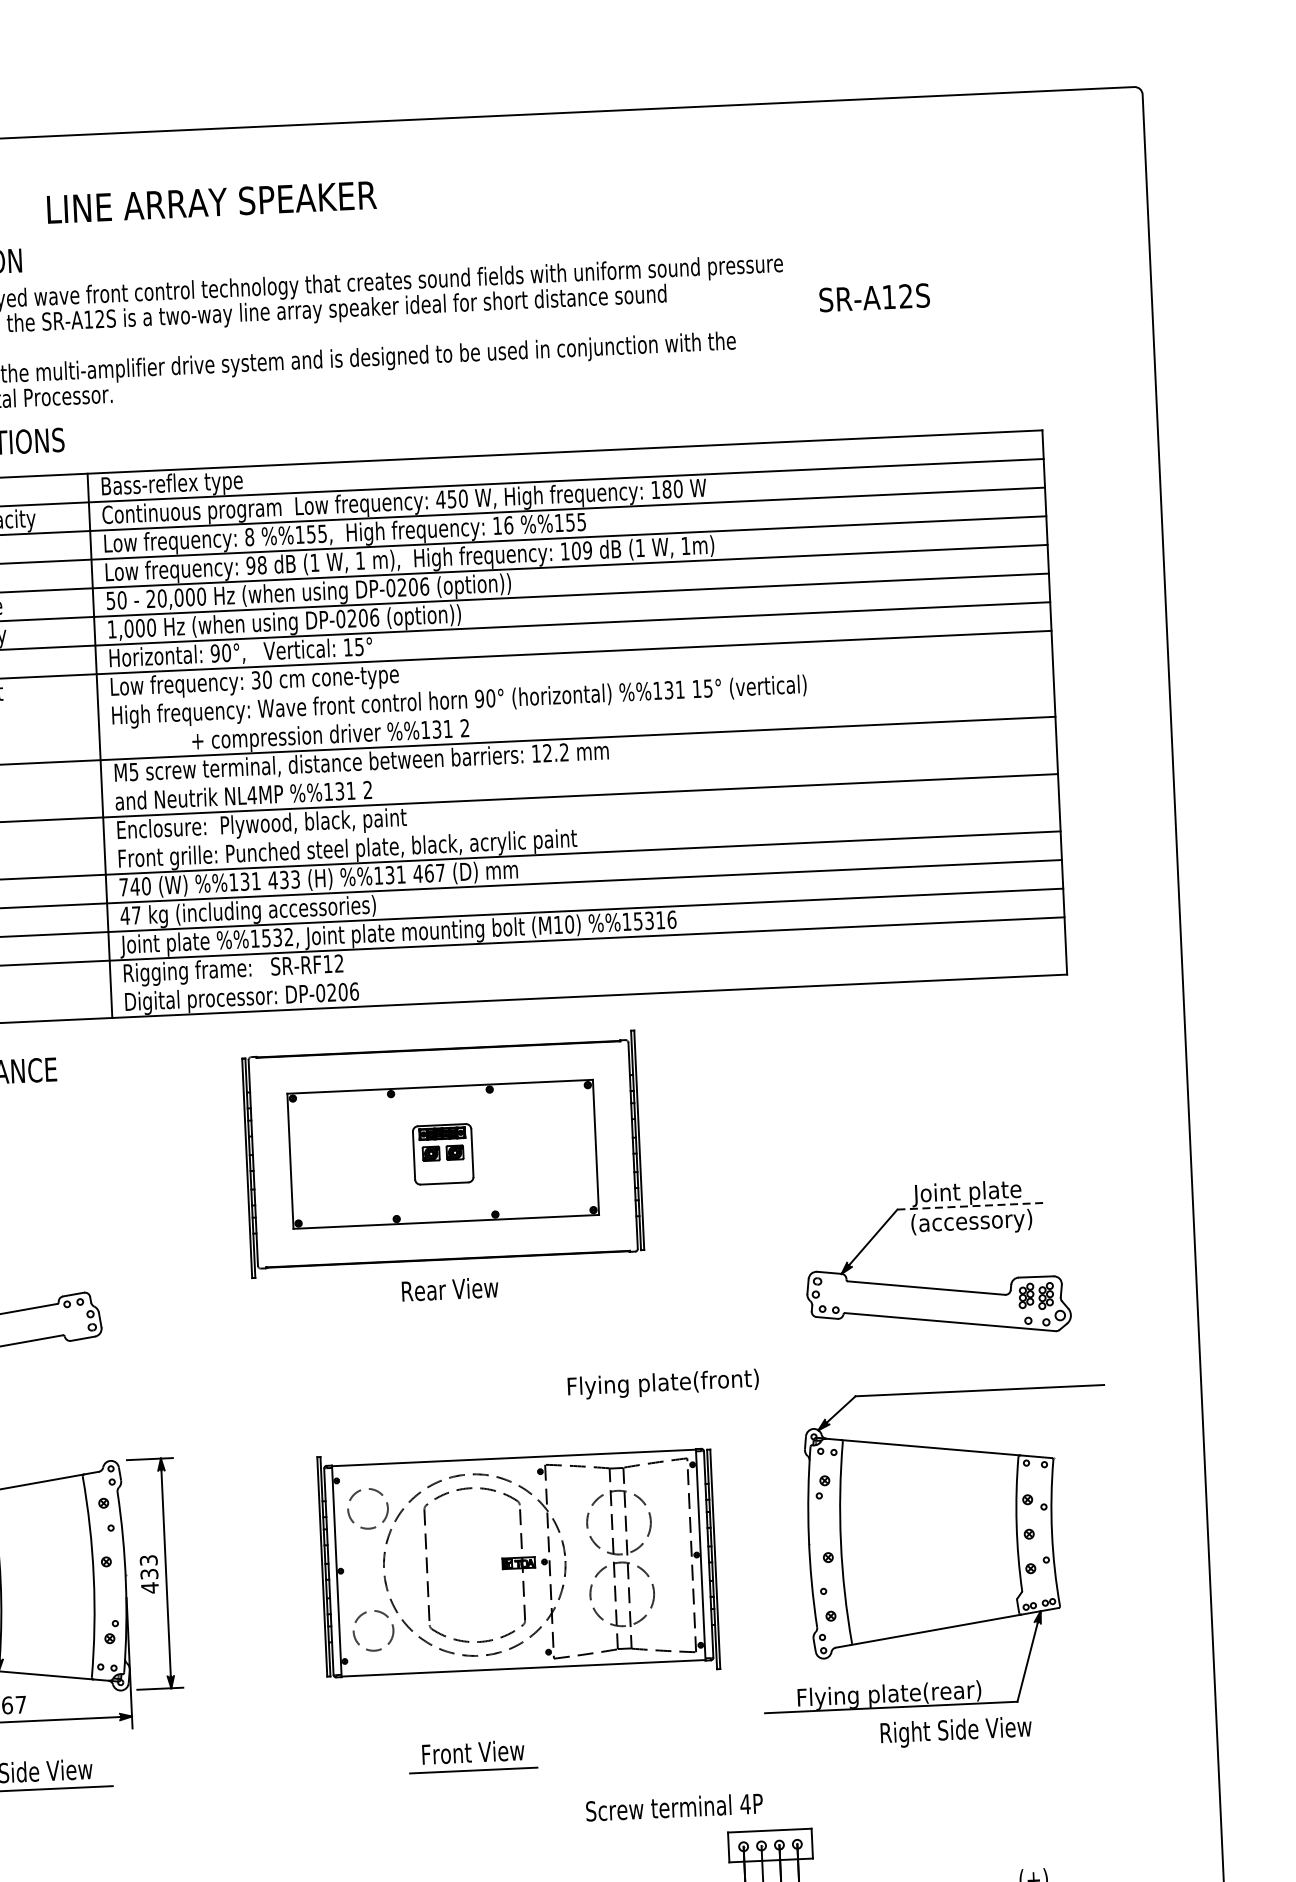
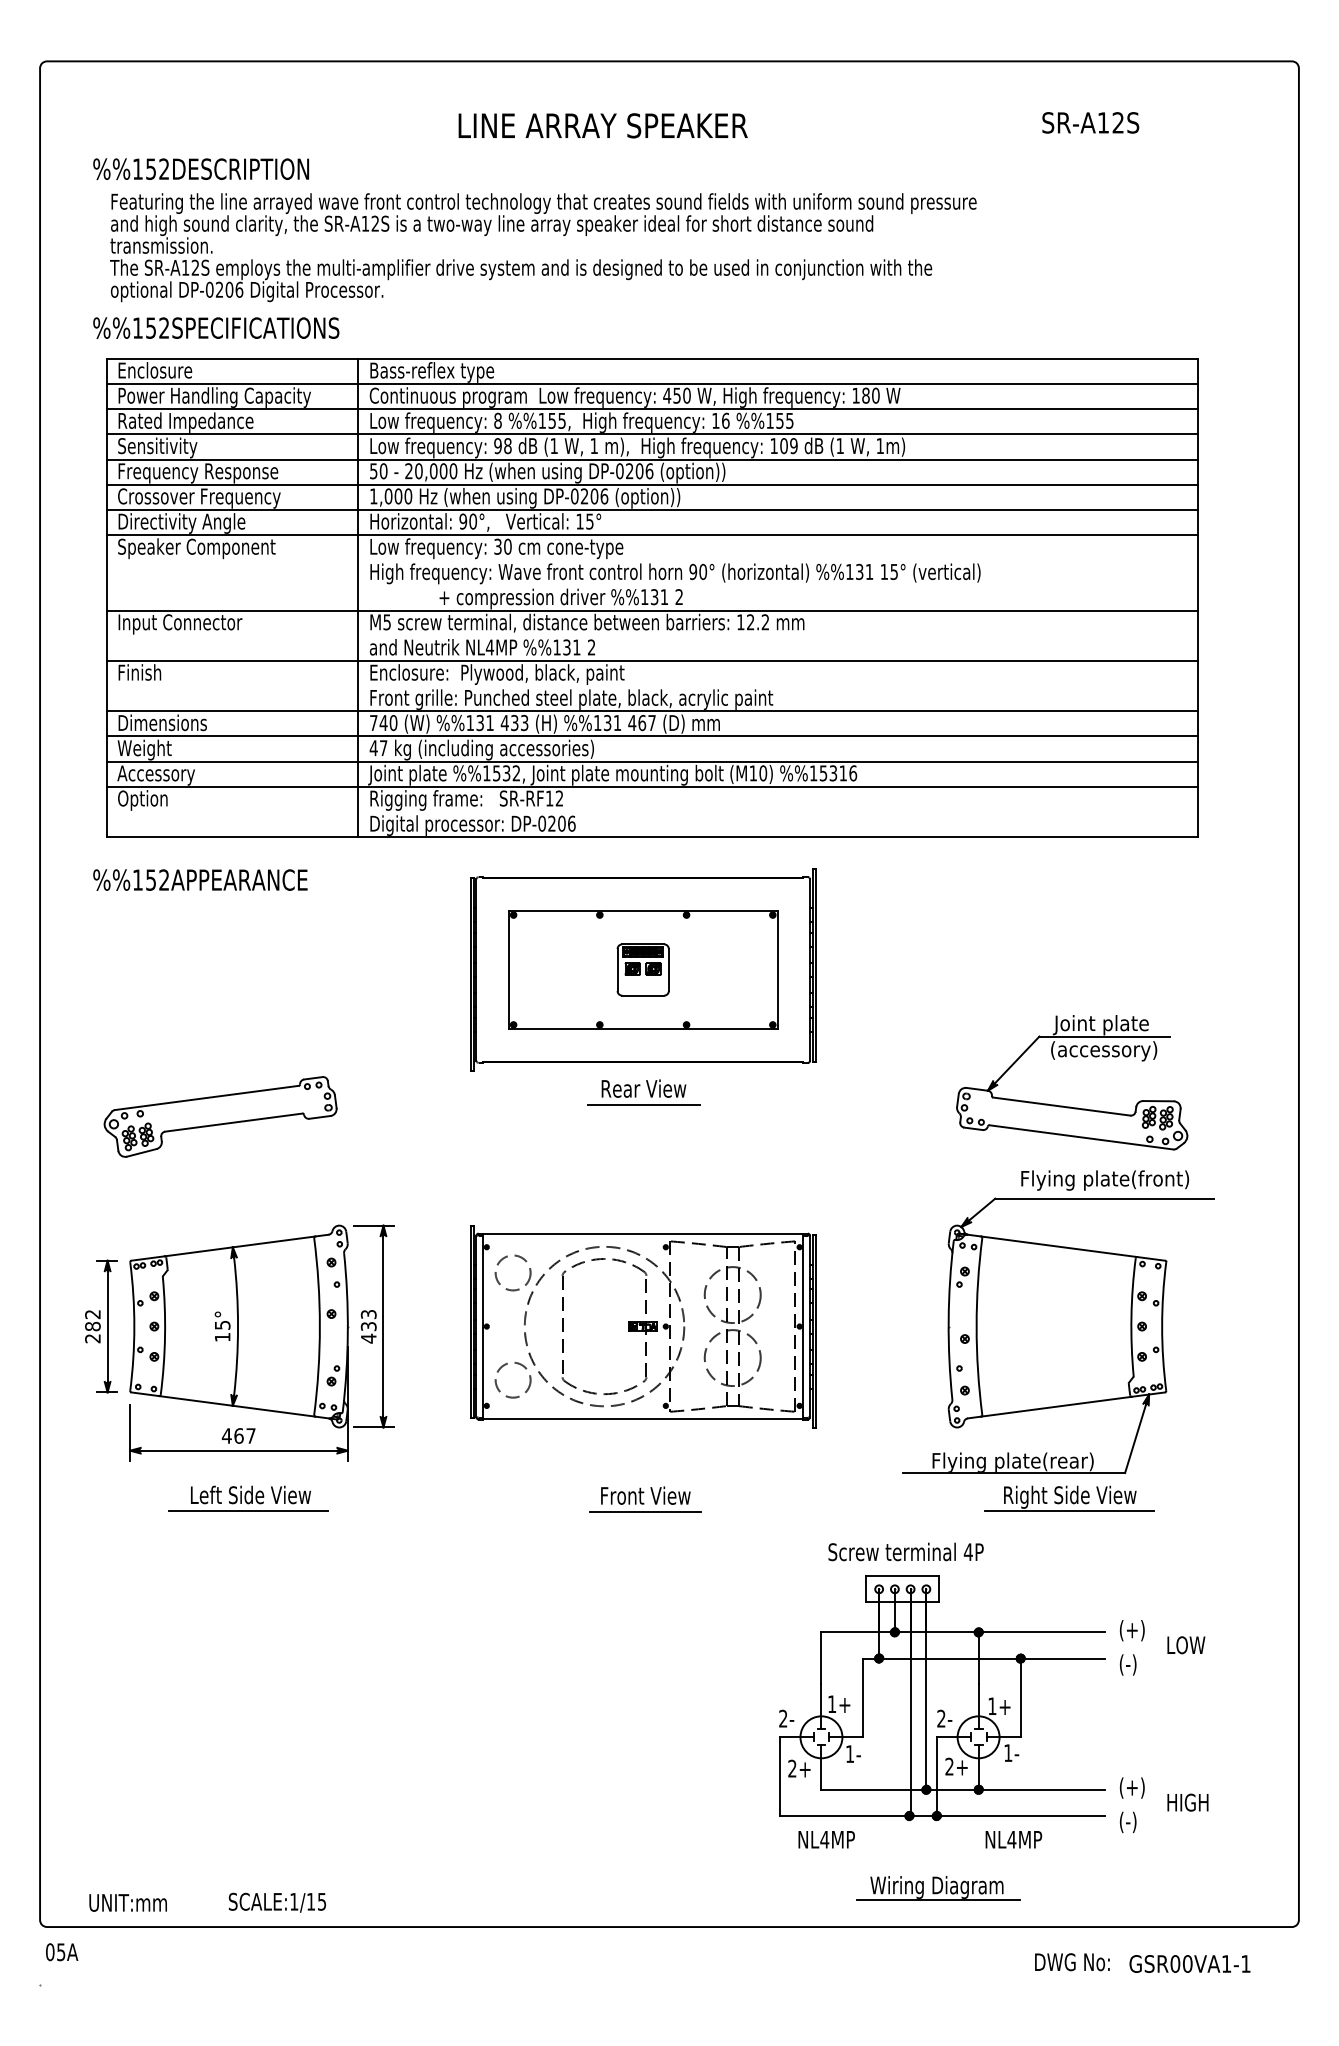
text: (211, 202) -> (602, 125), moved
text: (874, 297) -> (1090, 122), moved
line: (972, 1206) -> (1105, 1036), dashed -> solid
line: (450, 1307) -> (643, 1104), added
text: (663, 1384) -> (1105, 1180), moved
part: (519, 1563) -> (643, 1326), moved
line: (955, 1748) -> (1068, 1511), added
text: (673, 1806) -> (905, 1551), moved

